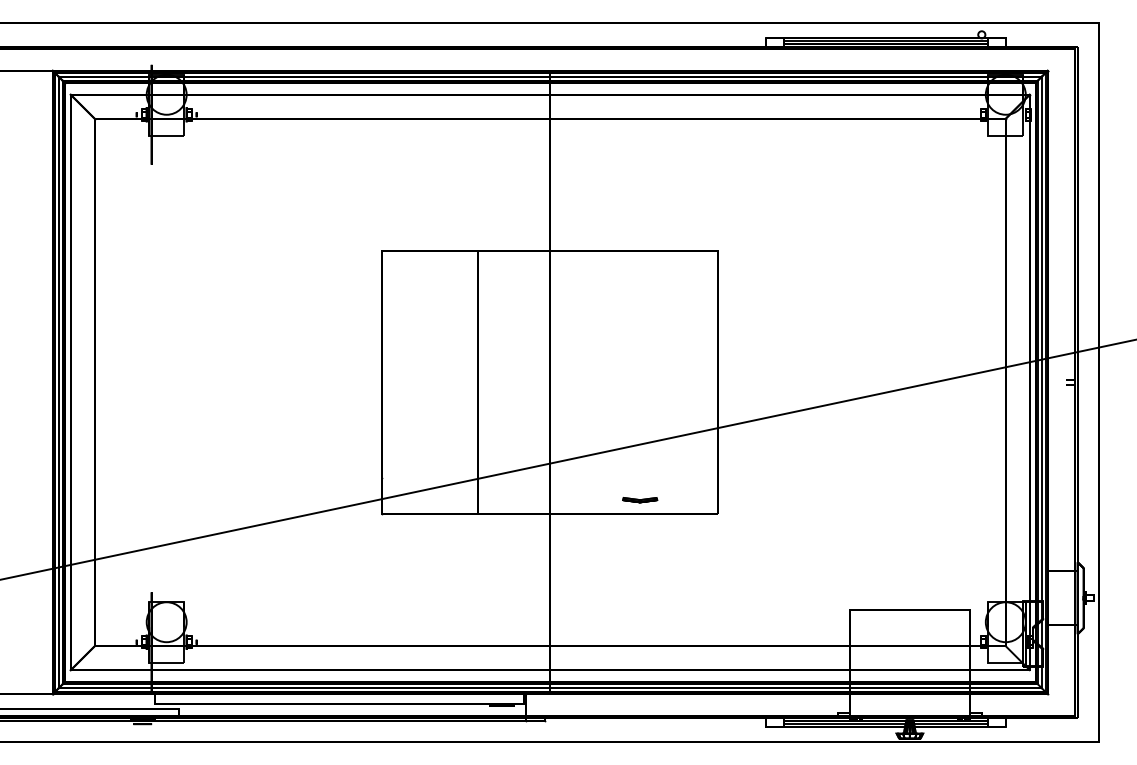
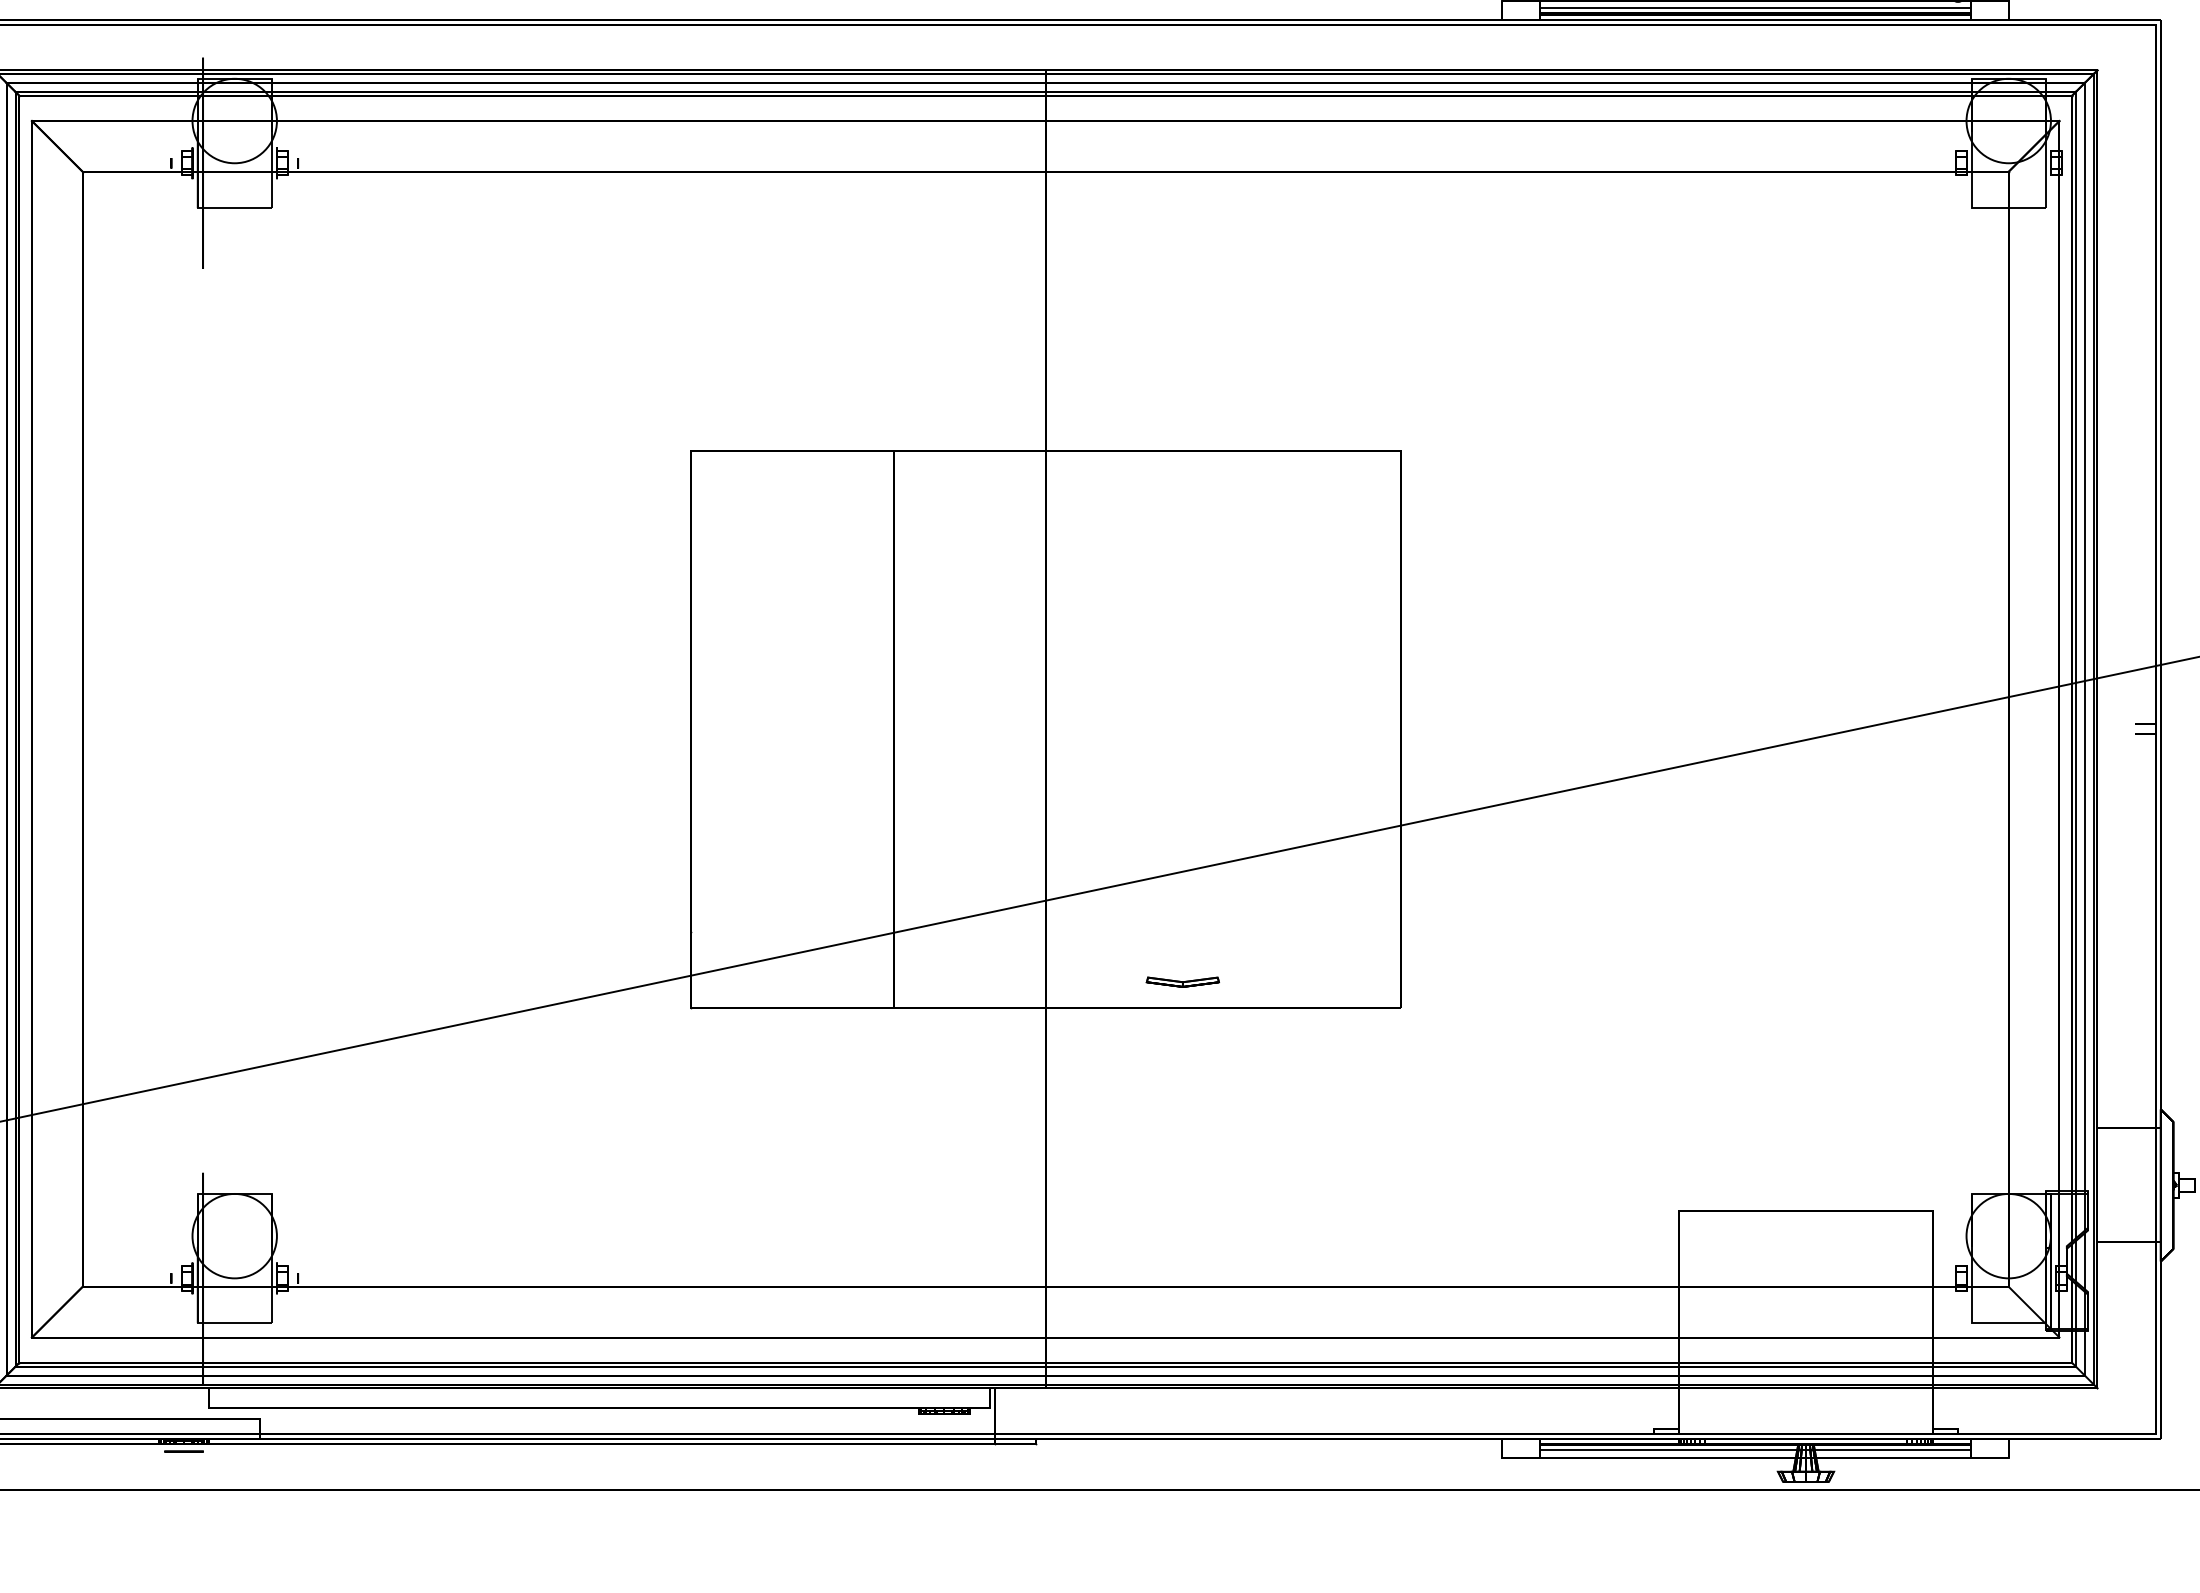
part: (640, 500) -> (1183, 983), moved

